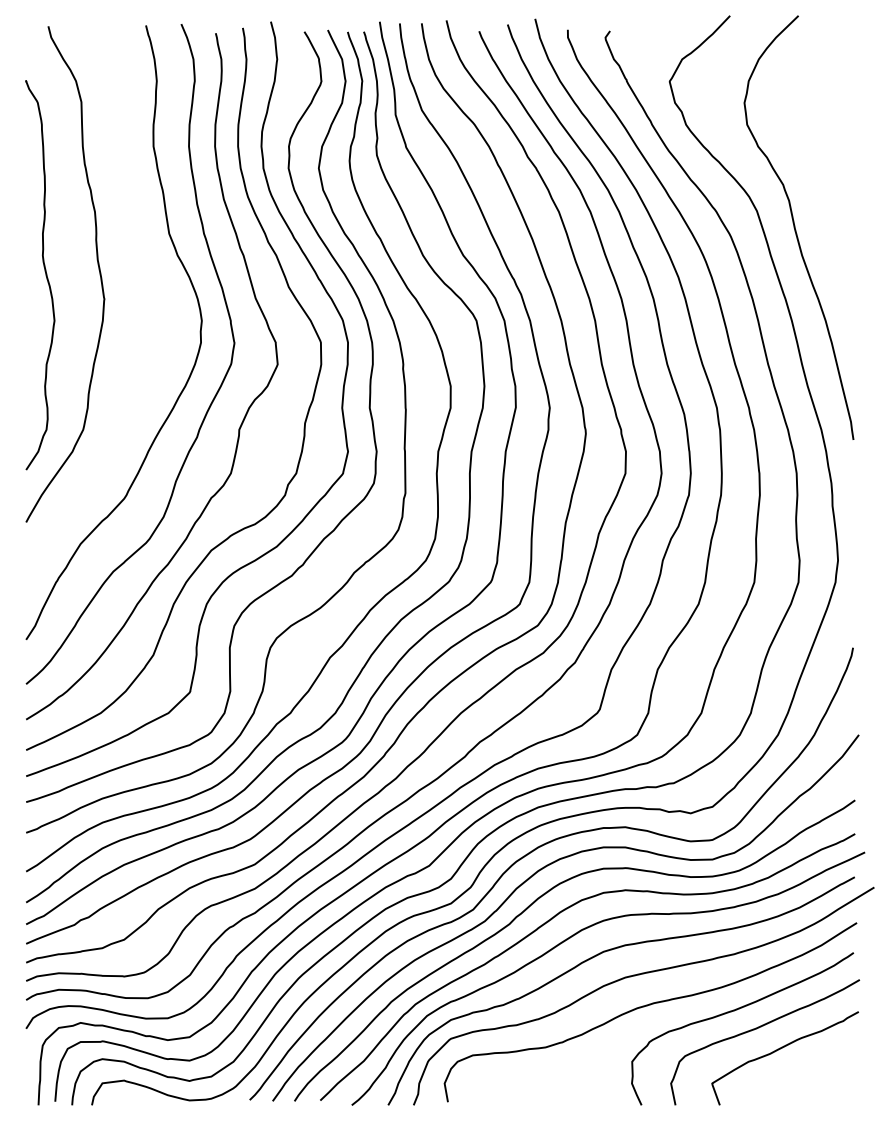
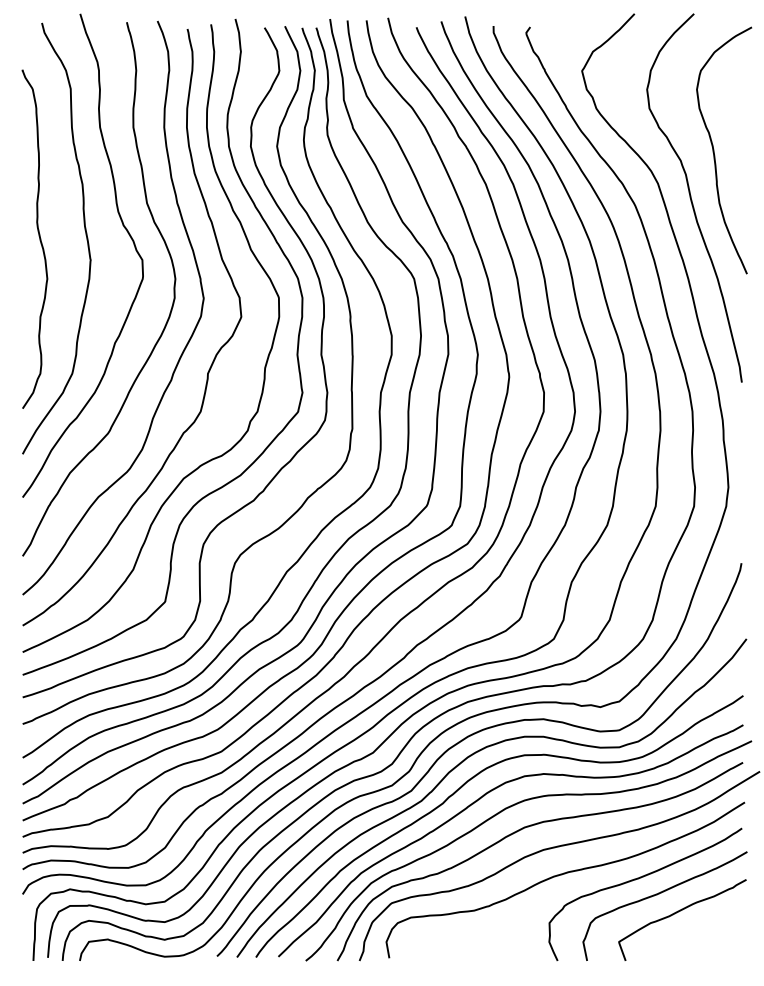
curve: (822, 175) -> (714, 152), added
curve: (142, 261) -> (123, 227), added

